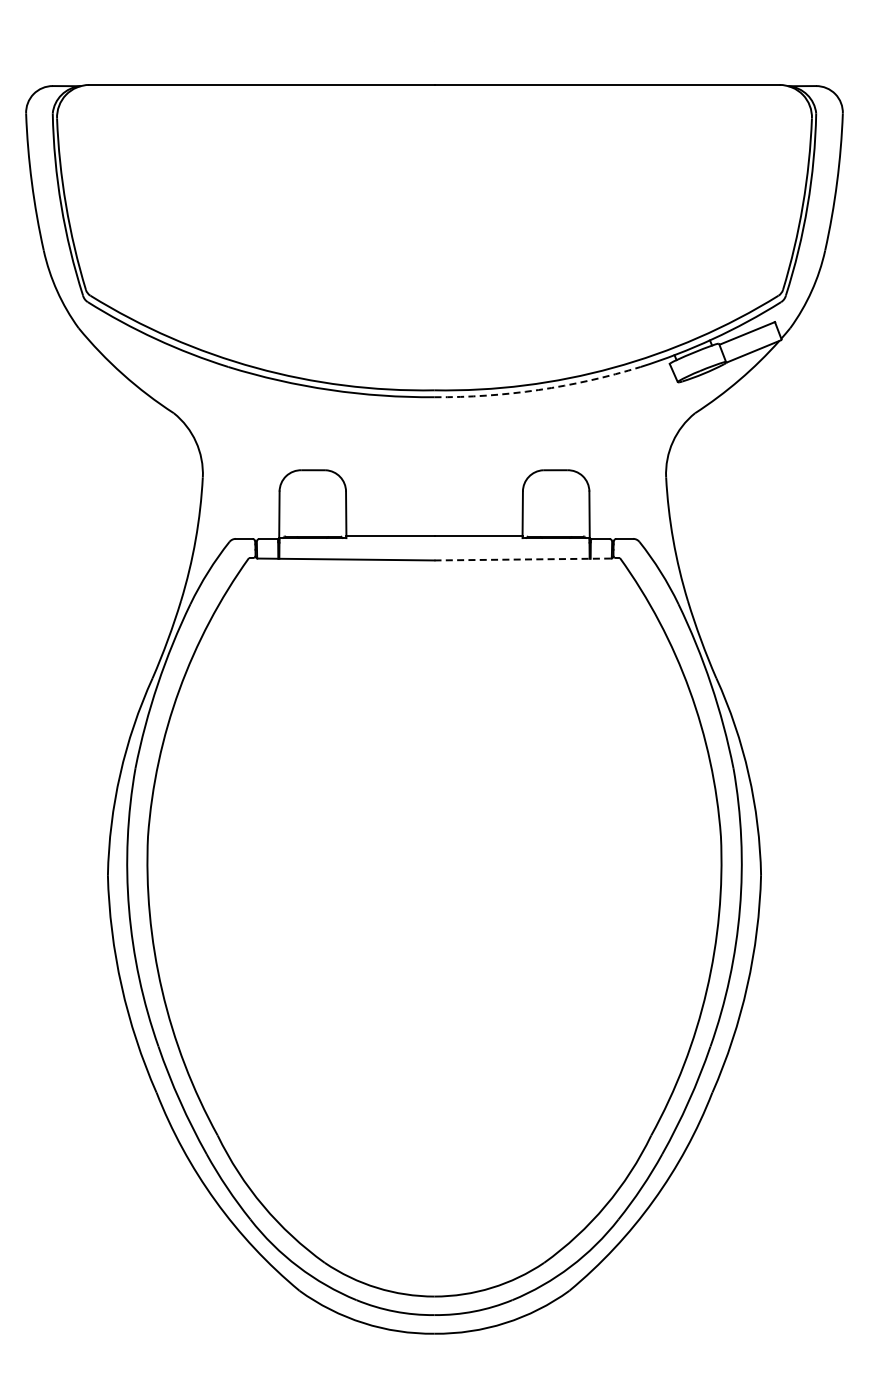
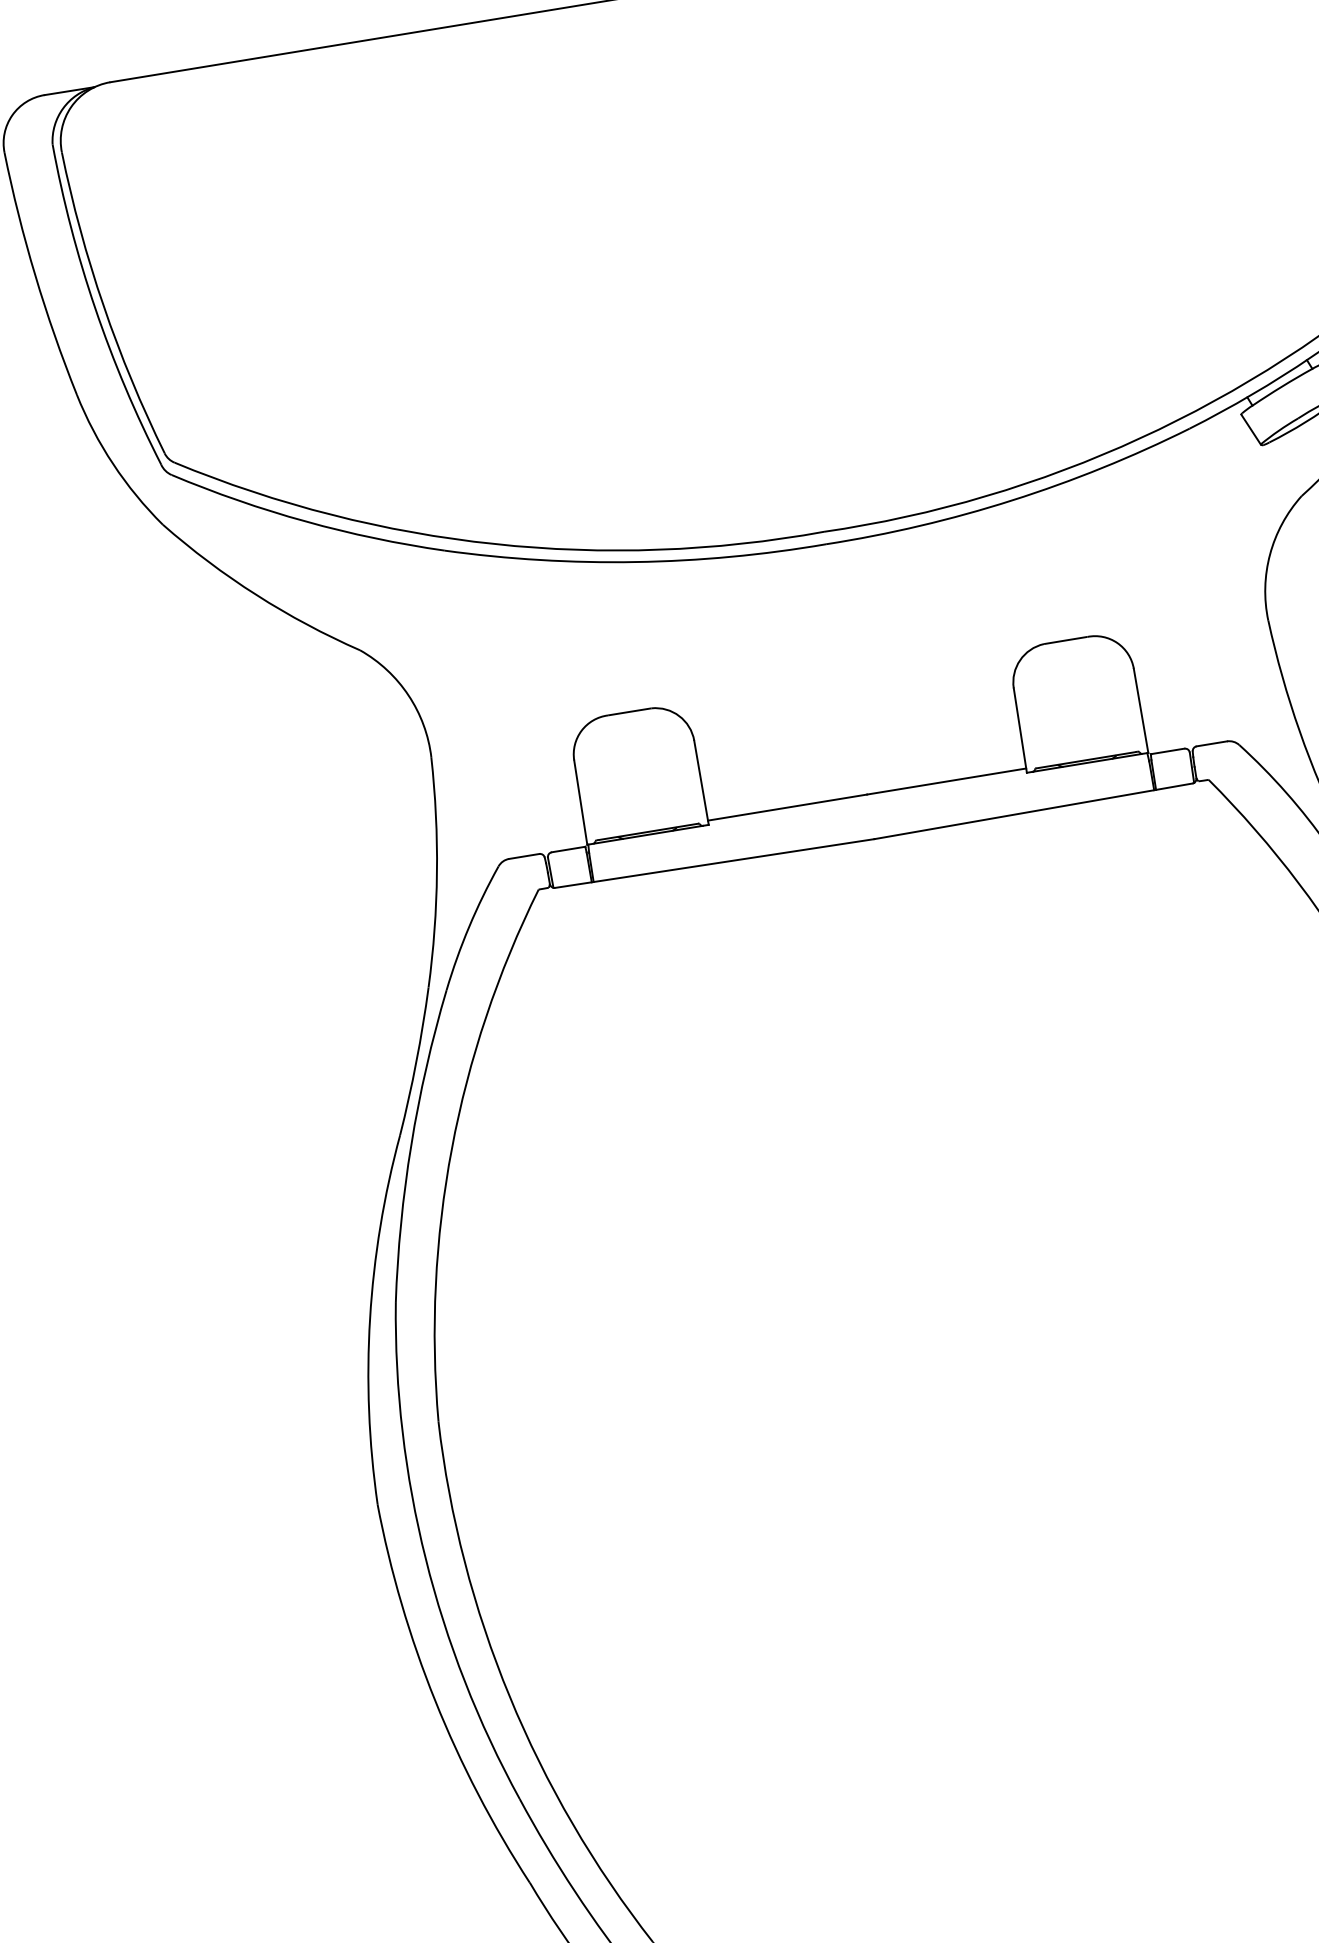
arc: (538, 390) -> (1012, 501), dashed -> solid
line: (523, 559) -> (1034, 811), dashed -> solid

